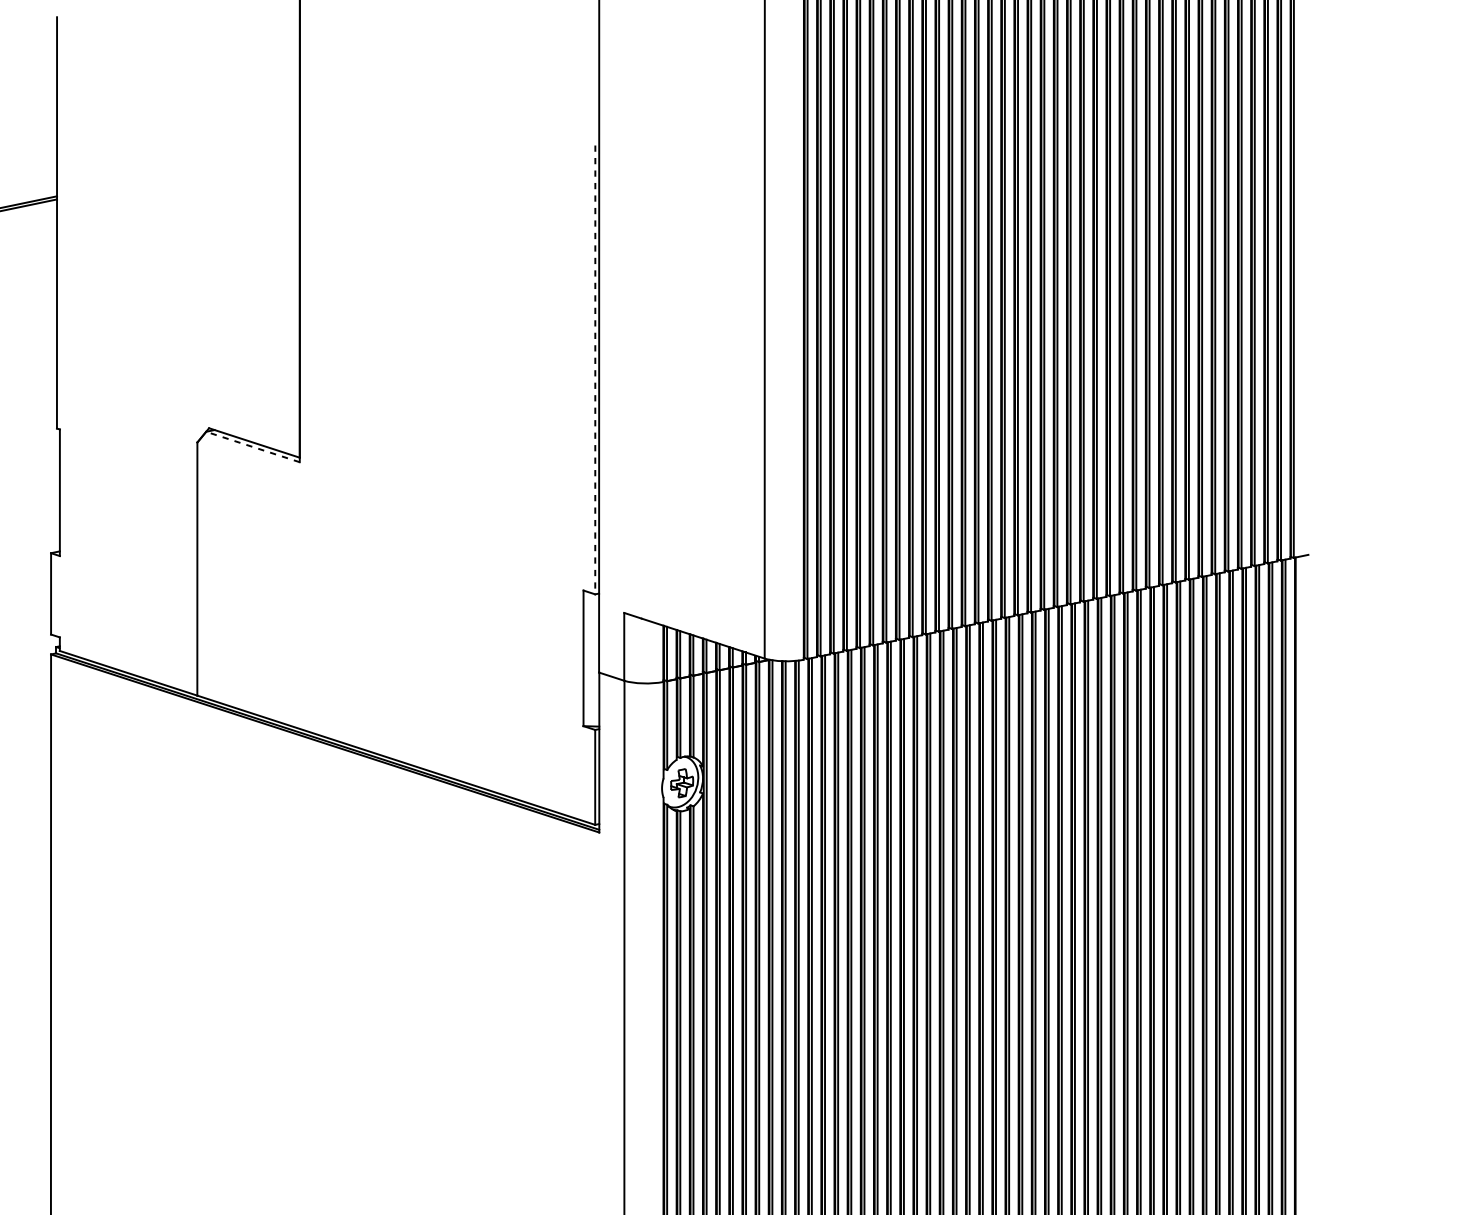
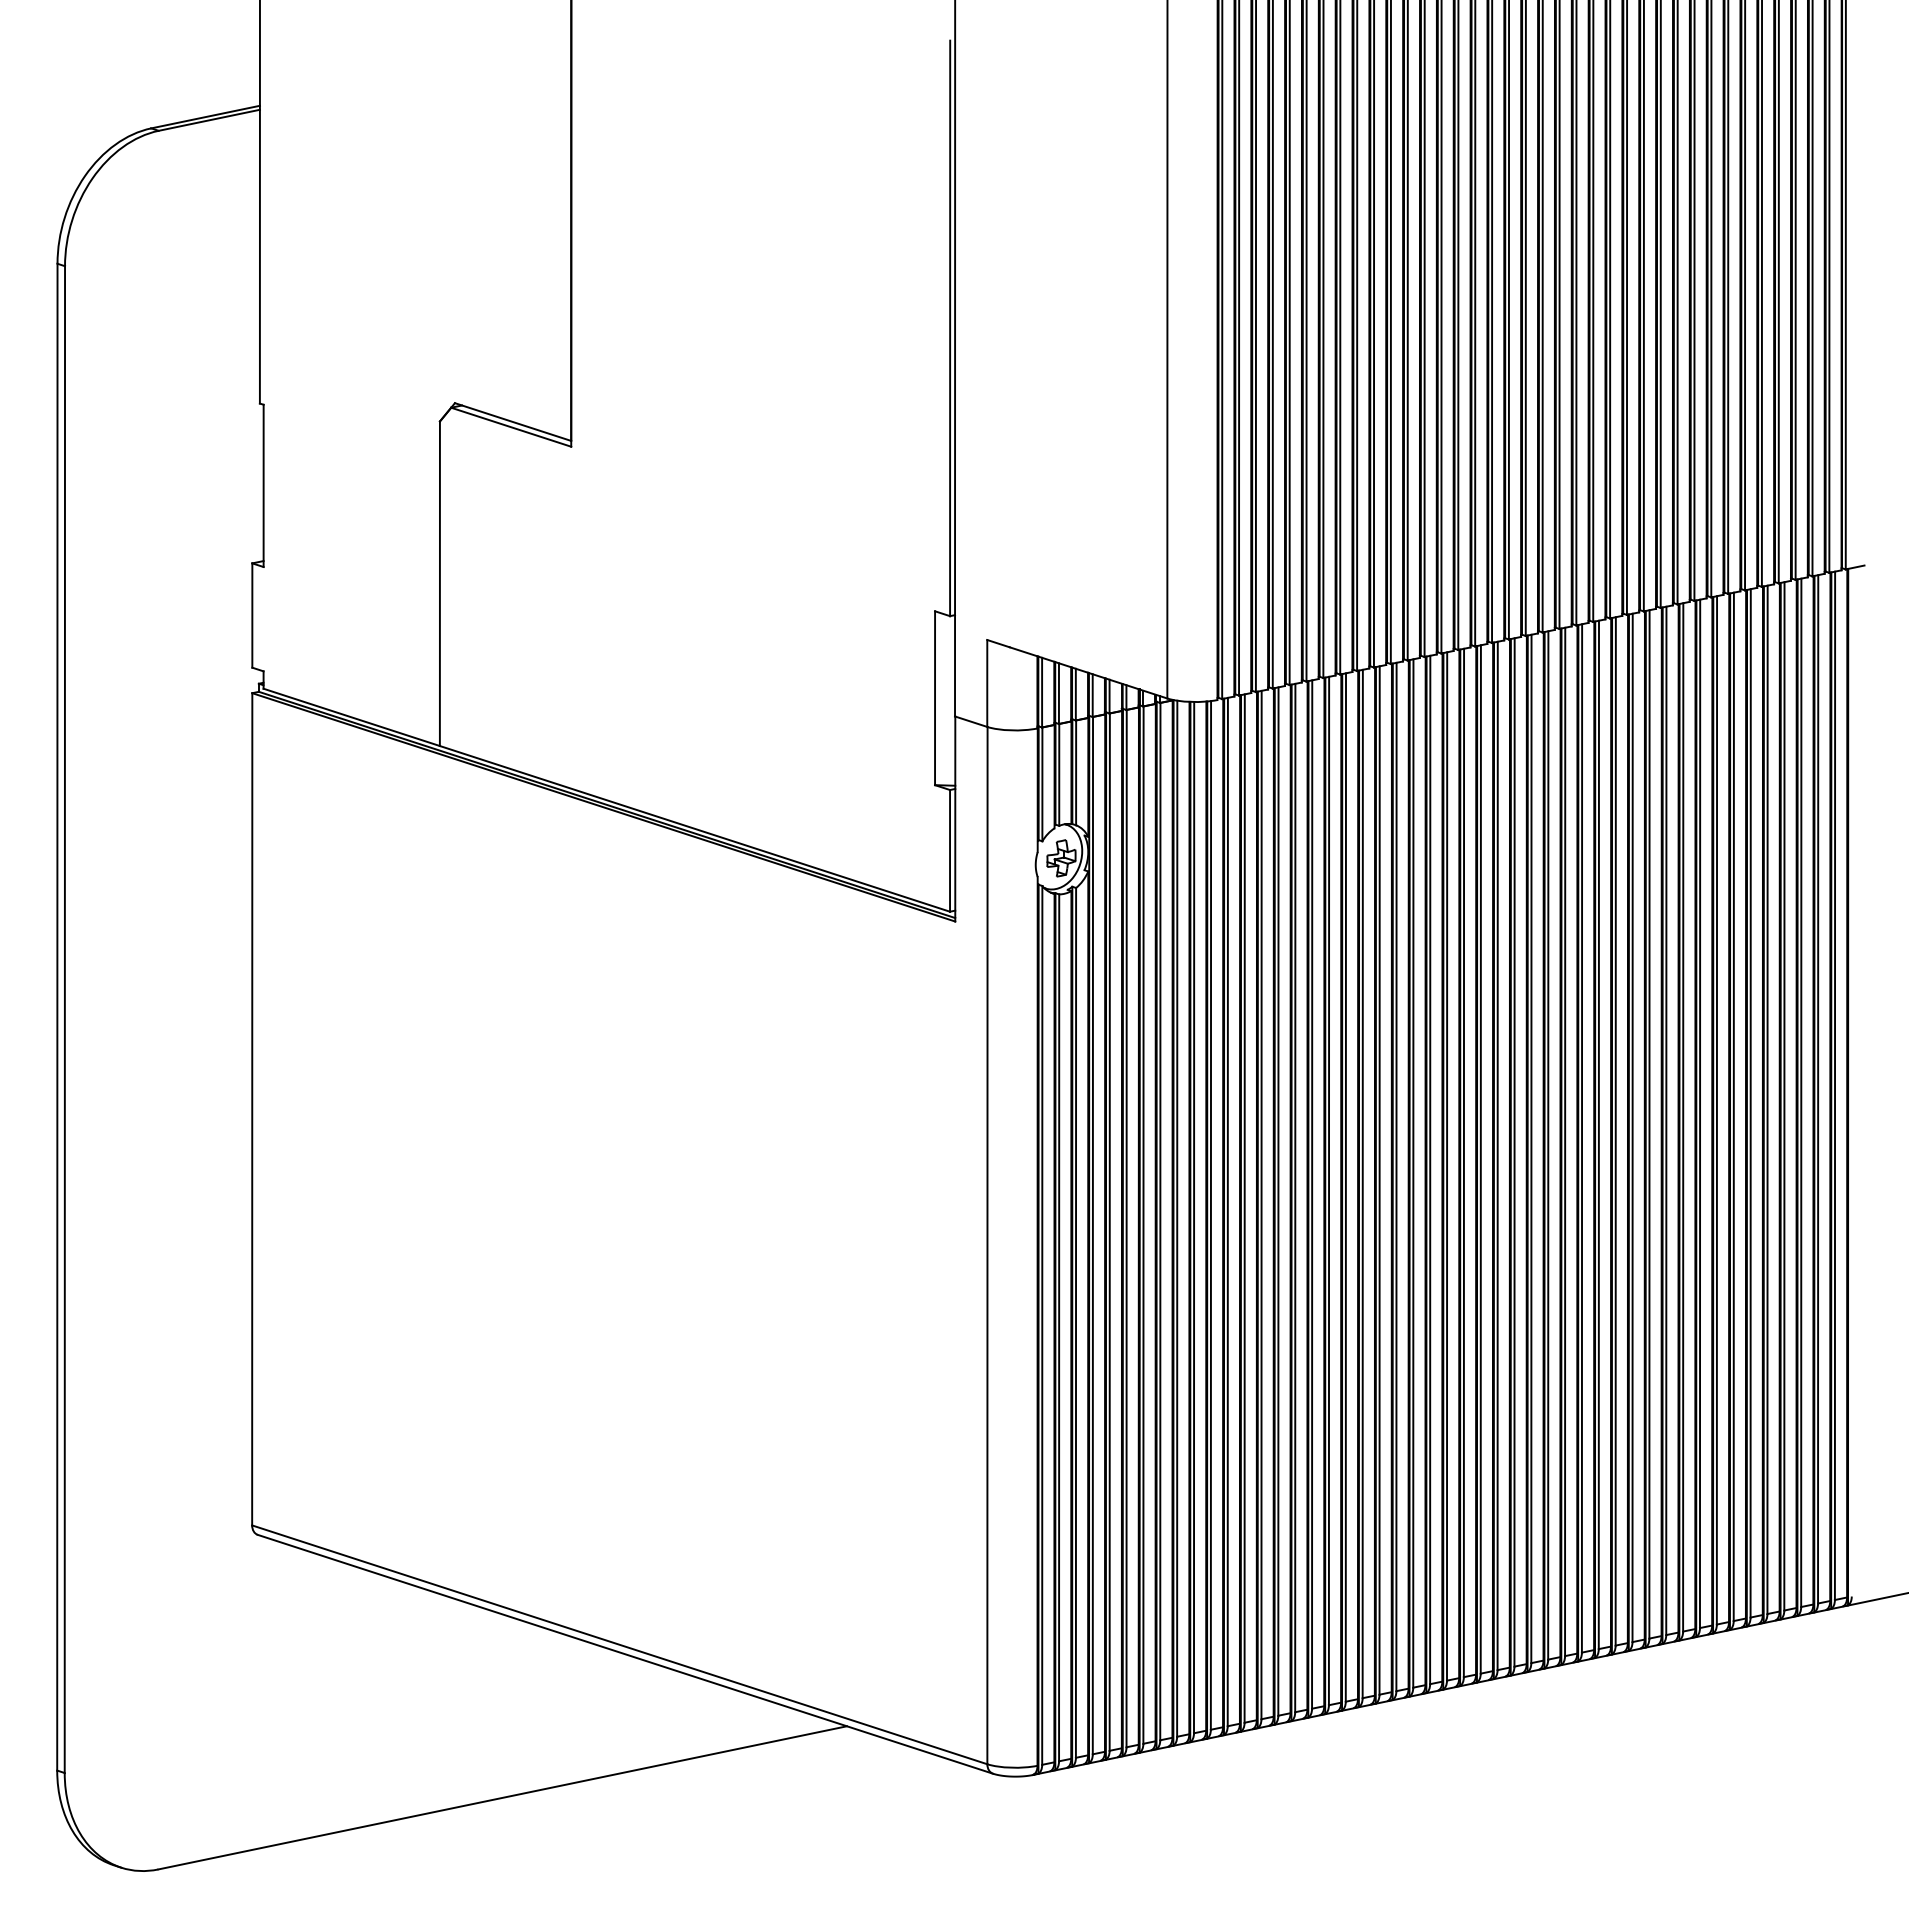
line: (595, 370) -> (950, 328), dashed -> solid
line: (252, 447) -> (510, 427), dashed -> solid

